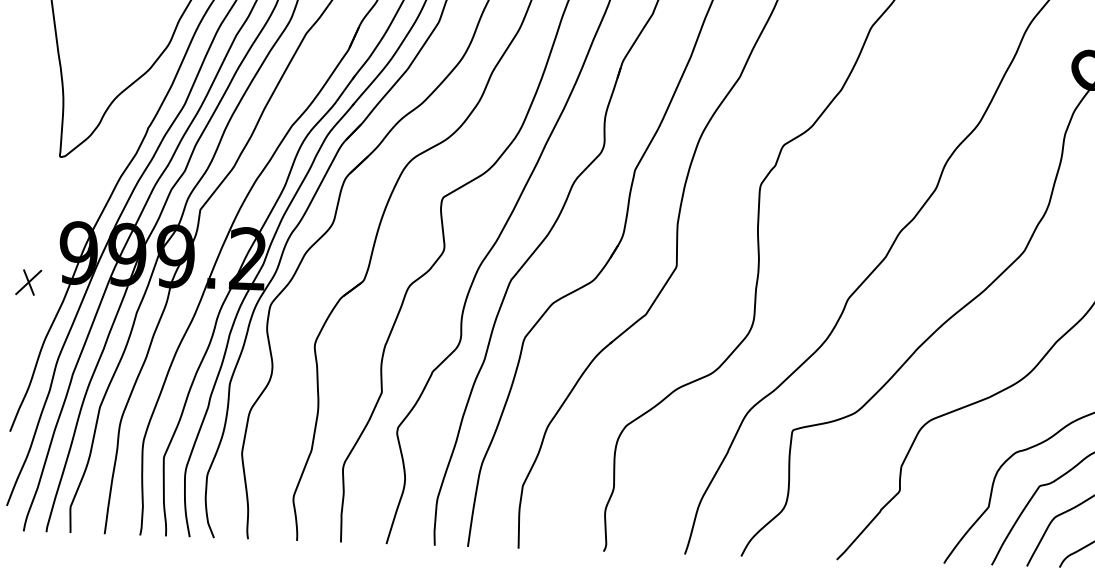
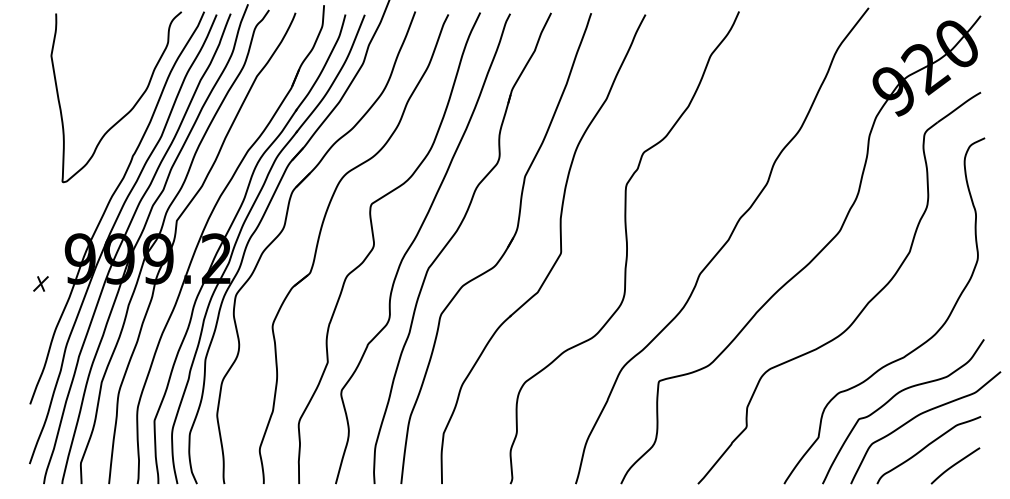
part: (28, 281) -> (40, 283), size x0.7

